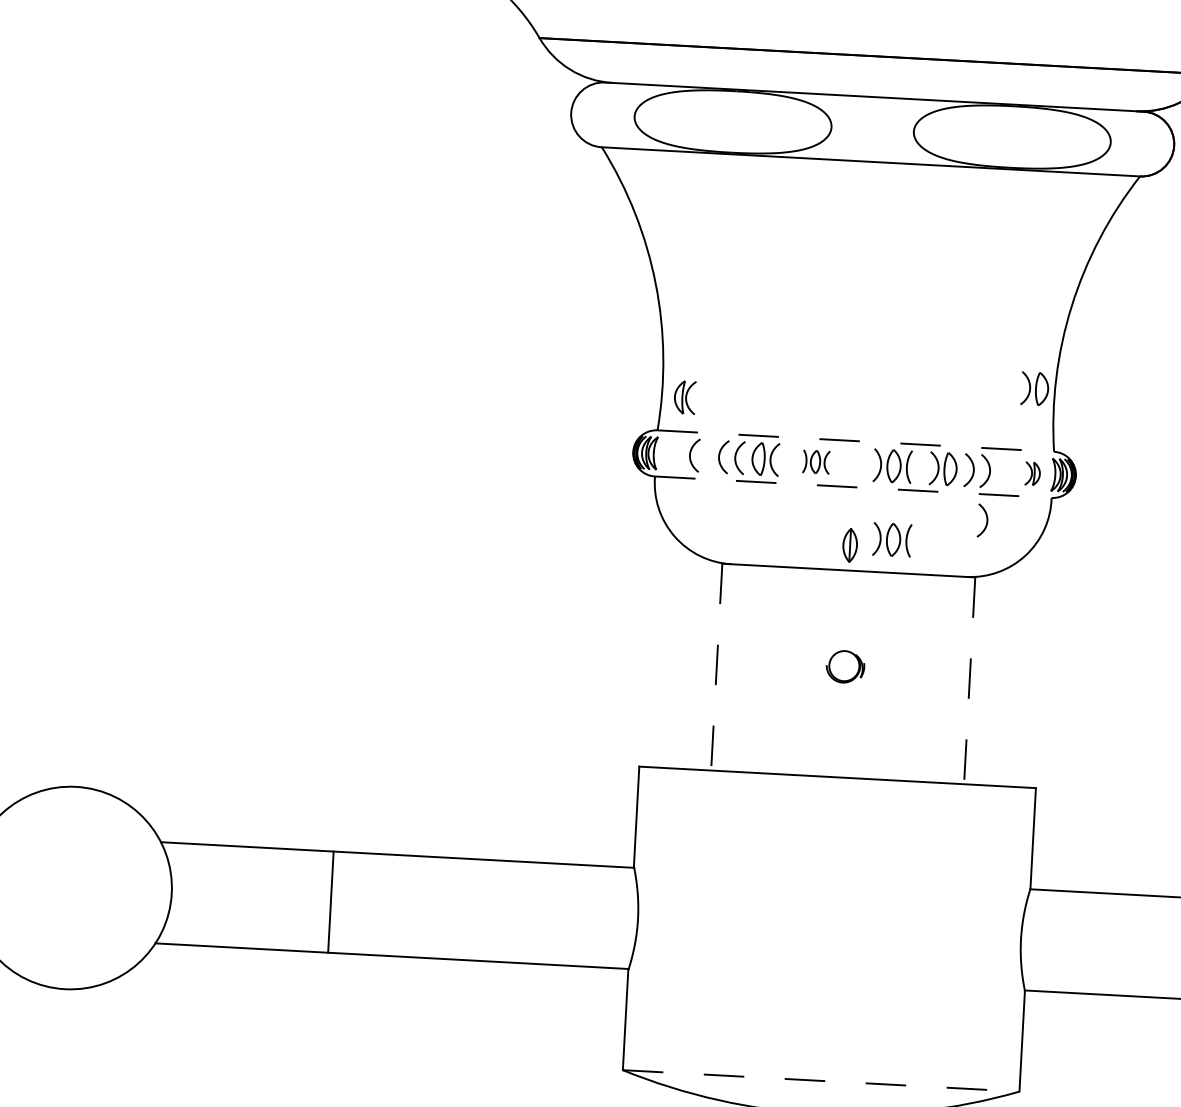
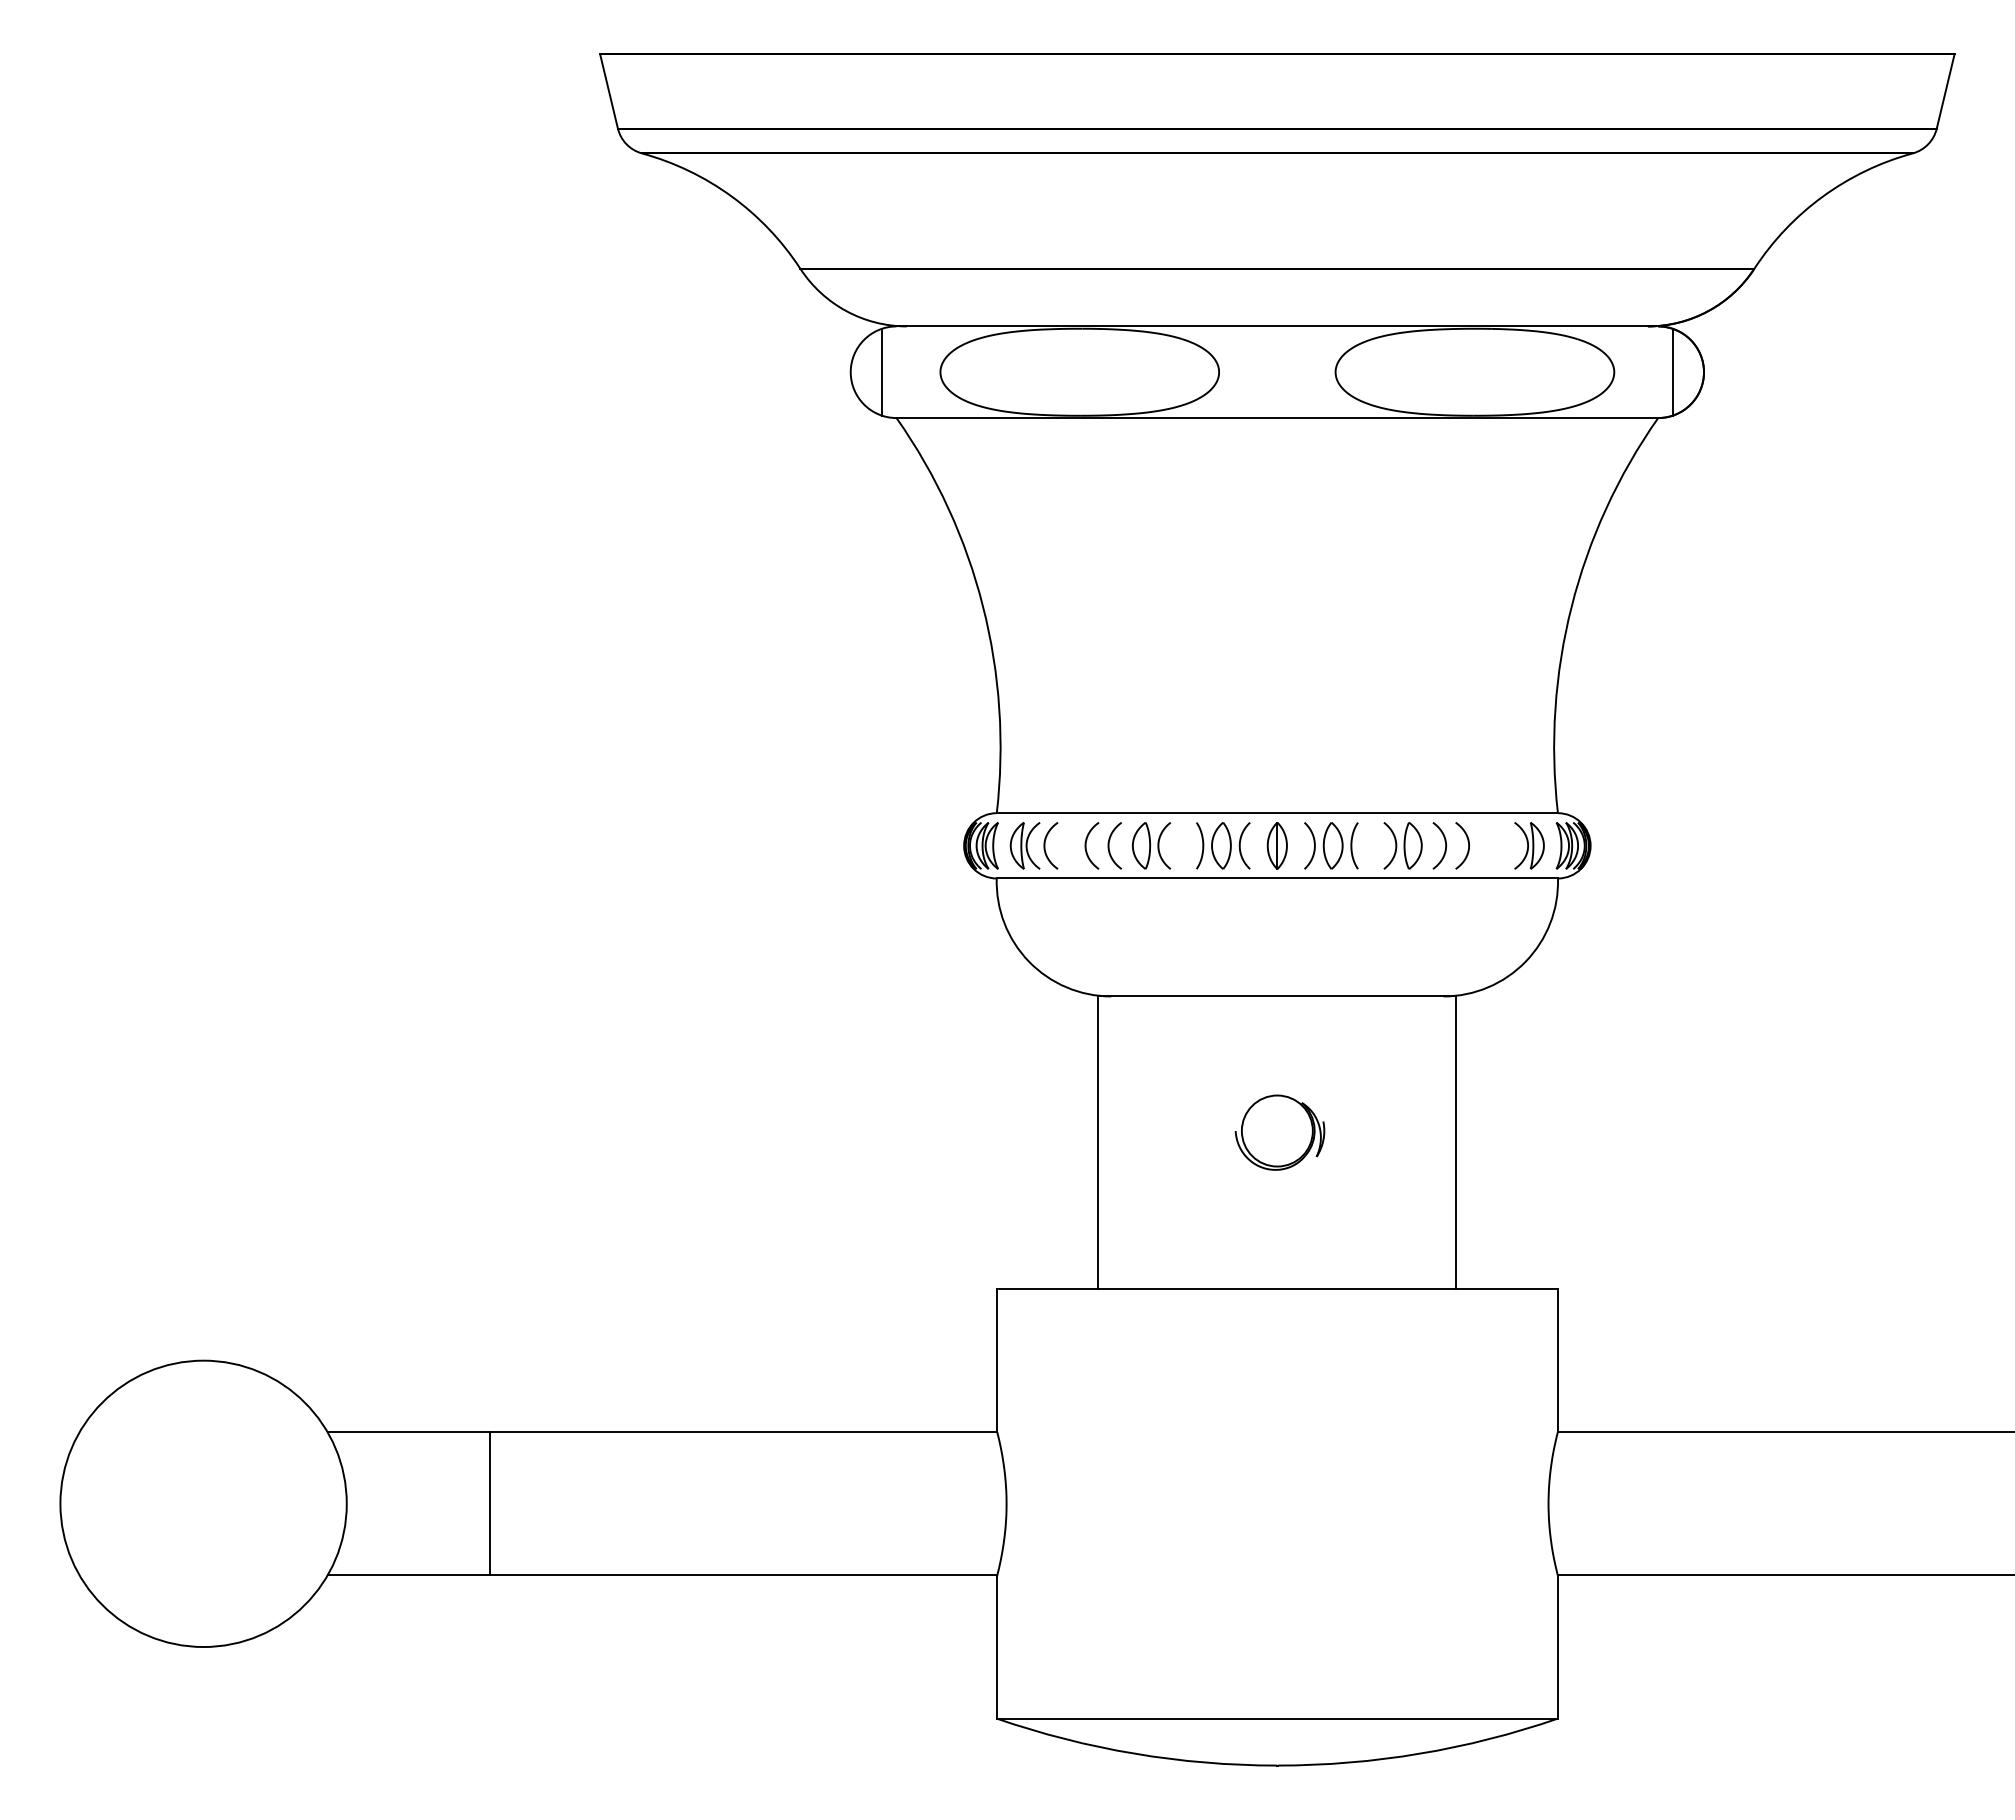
line: (593, 113) -> (882, 371), added
line: (1151, 144) -> (1672, 371), added
part: (1034, 388) -> (1525, 725), removed
part: (684, 397) -> (1024, 845), moved
line: (855, 441) -> (1277, 813), dashed -> solid
part: (816, 461) -> (1223, 845), size x1.43
part: (1032, 473) -> (1529, 845), size x1.43
line: (853, 487) -> (1277, 878), dashed -> solid
curve: (986, 520) -> (1468, 915), removed
part: (892, 539) -> (1336, 949), removed
part: (849, 545) -> (1276, 845), moved
part: (845, 666) -> (1279, 1132), size x1.67
line: (716, 667) -> (1098, 1143), dashed -> solid
line: (969, 681) -> (1456, 1143), dashed -> solid
line: (330, 901) -> (489, 1503), moved
line: (821, 1080) -> (1277, 1718), dashed -> solid

